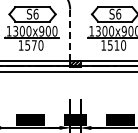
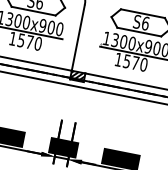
line: (70, 35) -> (78, 38), dashed -> solid
text: (116, 45) -> (134, 63), 1510 -> 1570

